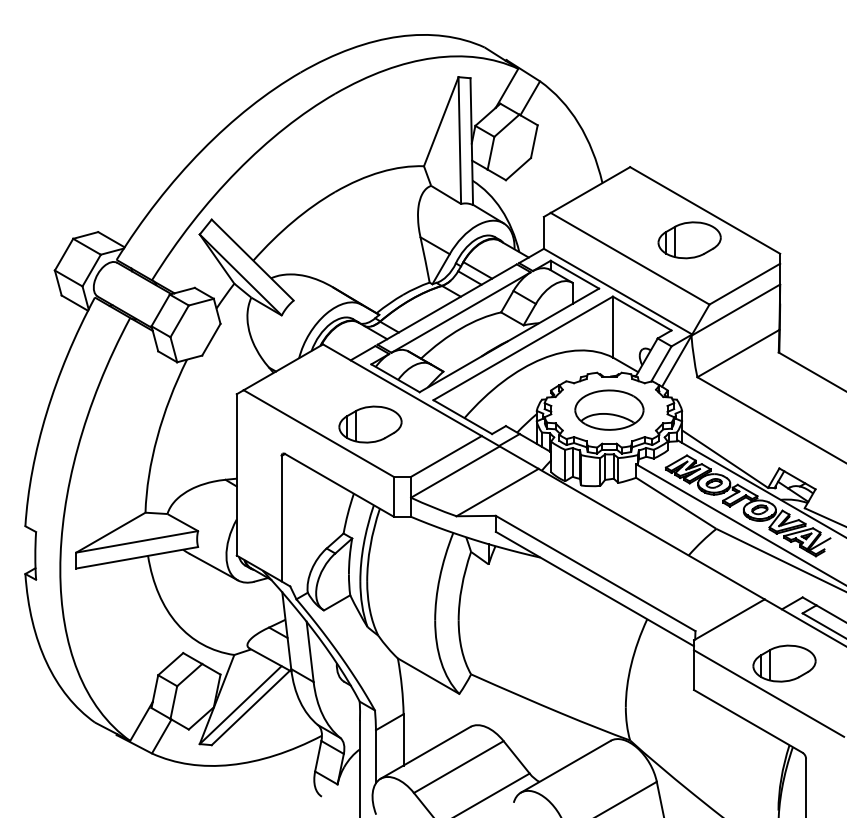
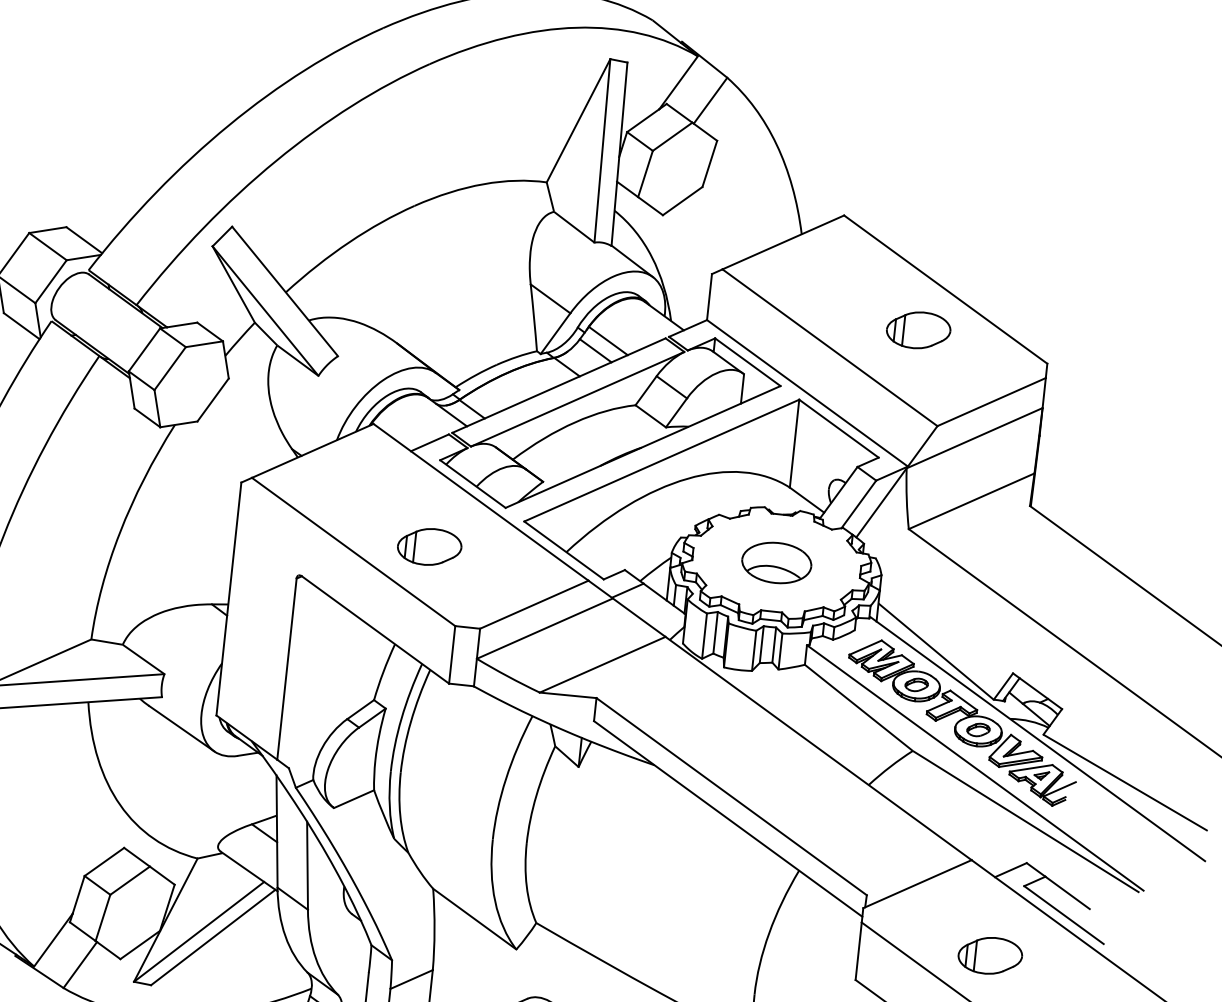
part: (689, 240) -> (918, 330), size x0.7
part: (609, 409) -> (776, 562), size x0.7
part: (370, 424) -> (429, 546), size x0.7
part: (784, 663) -> (990, 955), size x0.7

